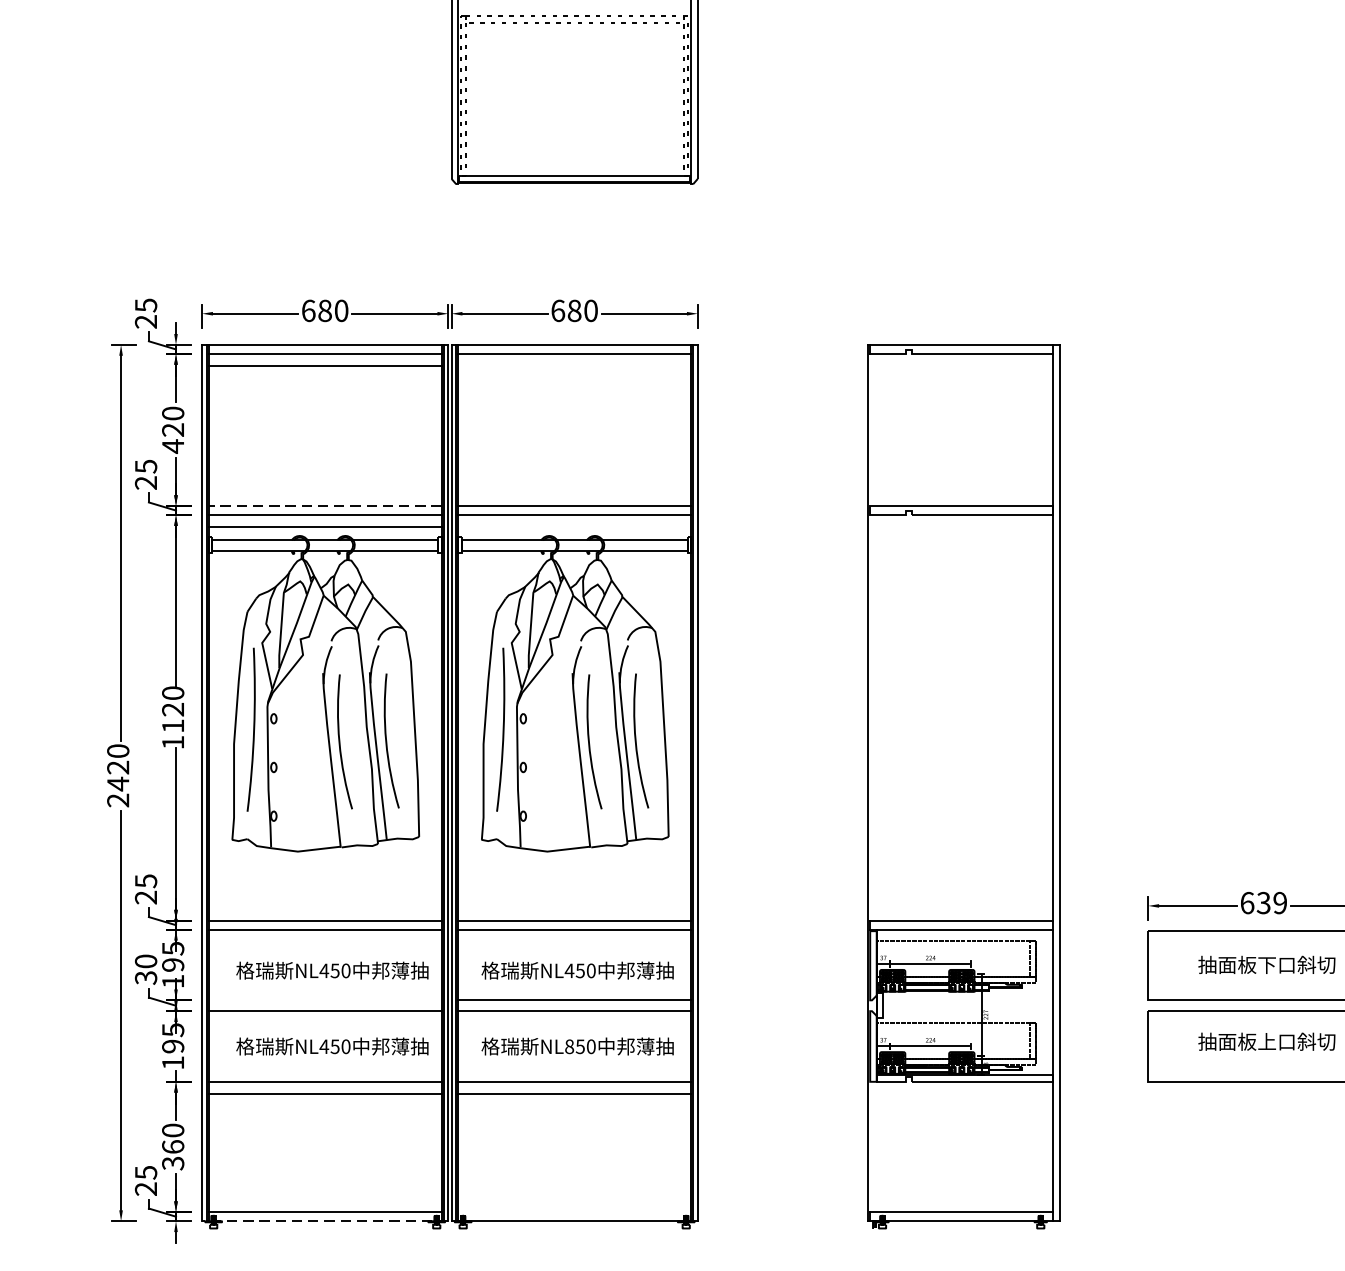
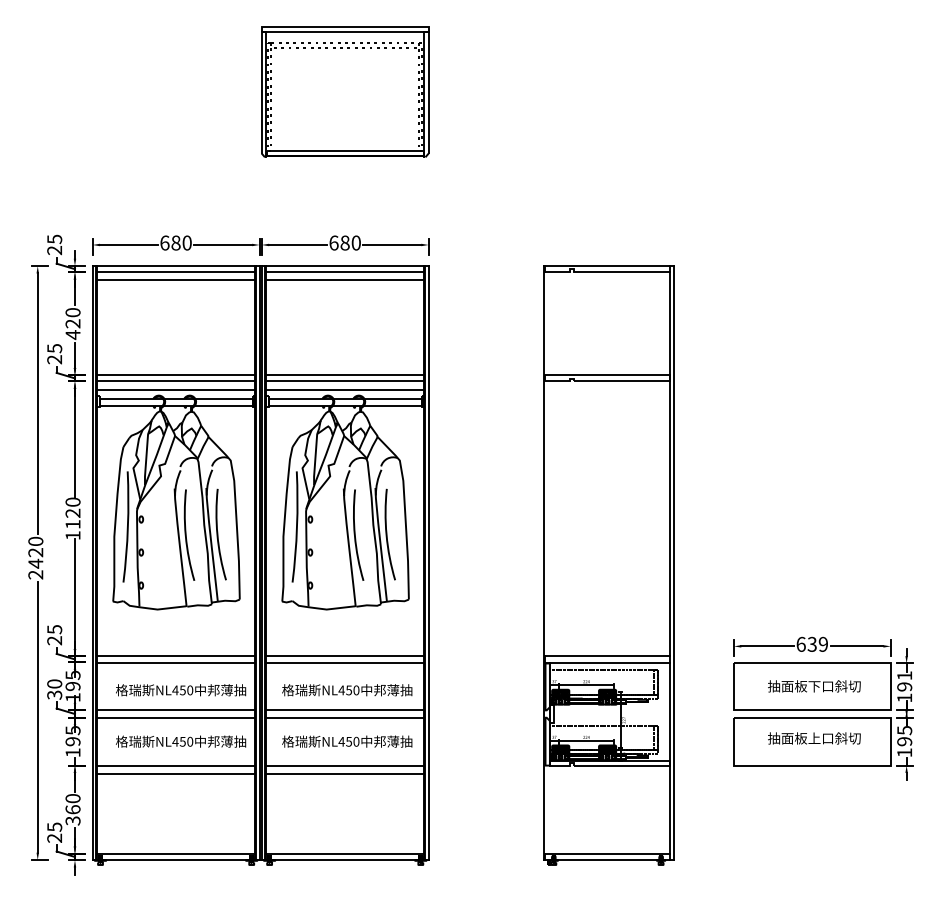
line: (575, 366) -> (345, 280), added
line: (324, 506) -> (175, 375), dashed -> solid
line: (575, 526) -> (345, 389), added
line: (325, 1000) -> (176, 710), added
text: (569, 1046) -> (341, 741), NL850 -> NL450
line: (575, 1211) -> (345, 853), added
line: (324, 1221) -> (175, 860), dashed -> solid

